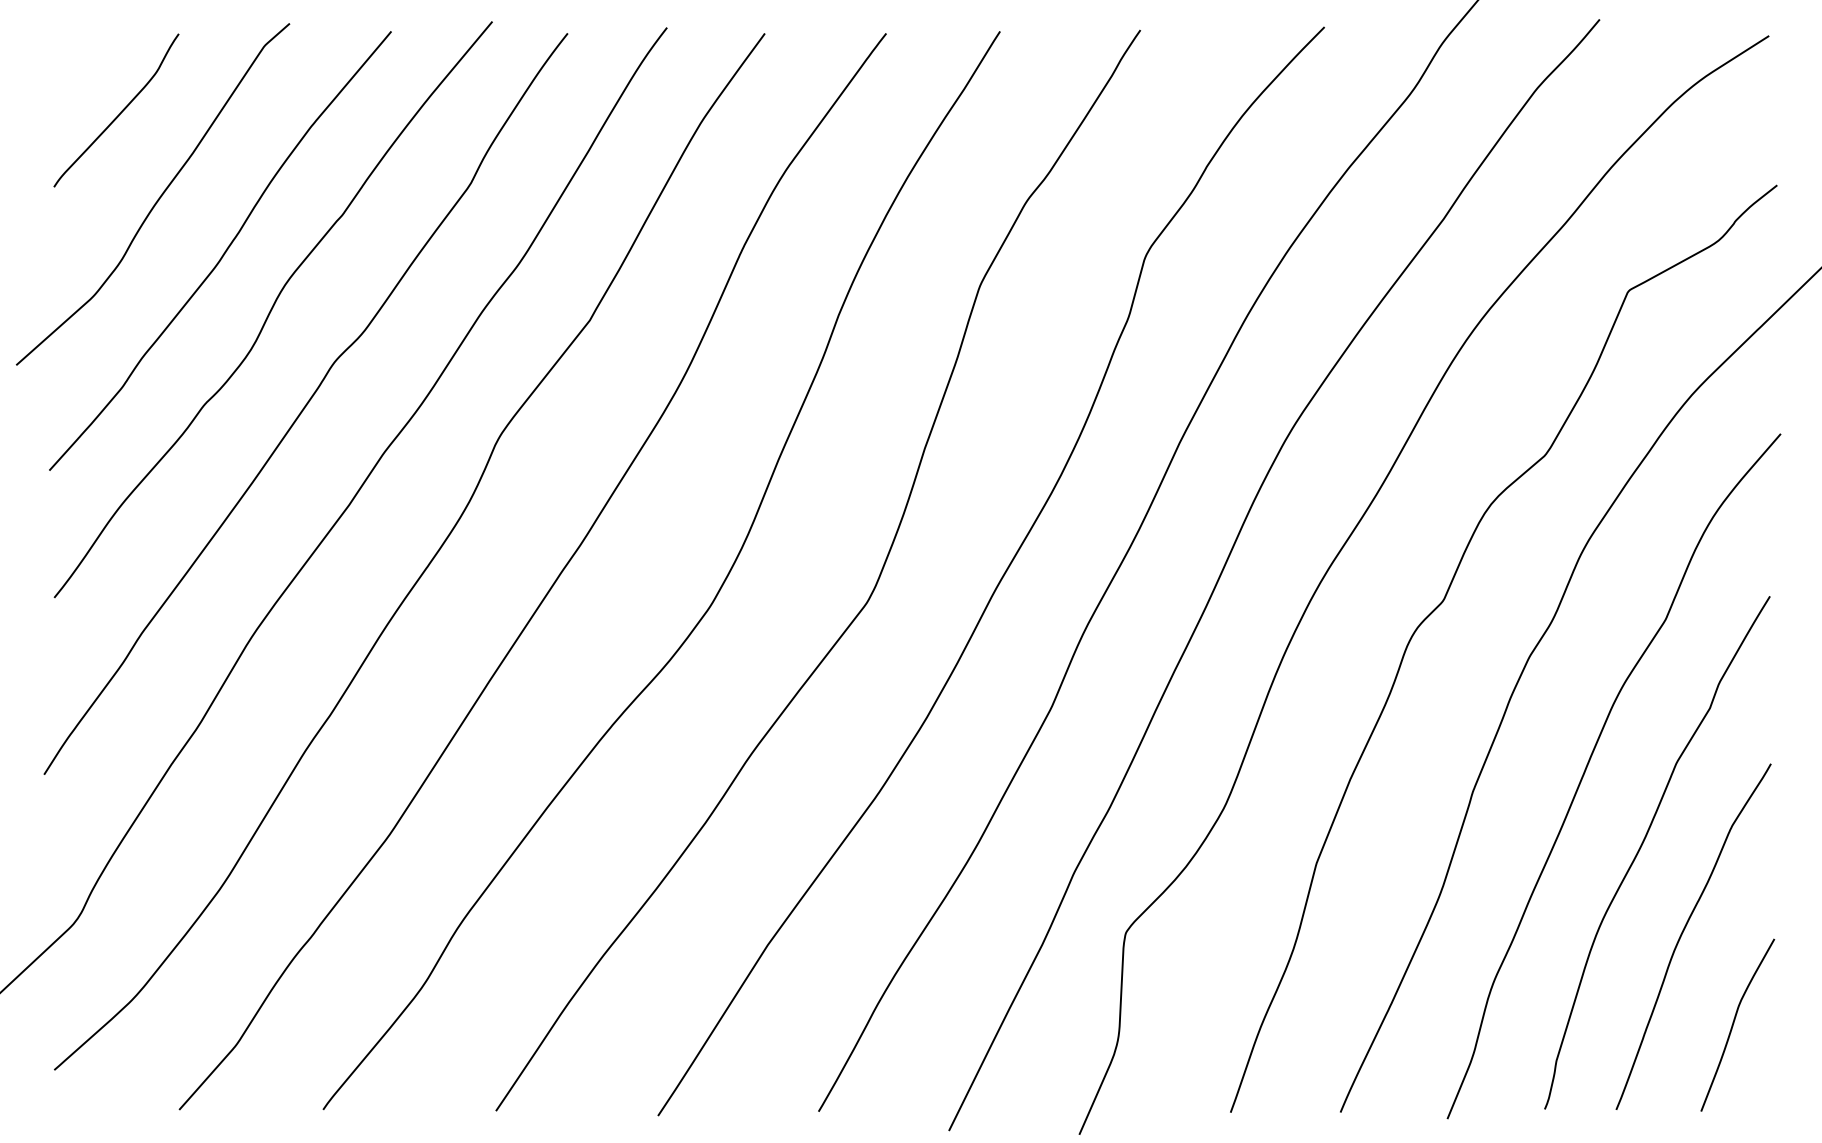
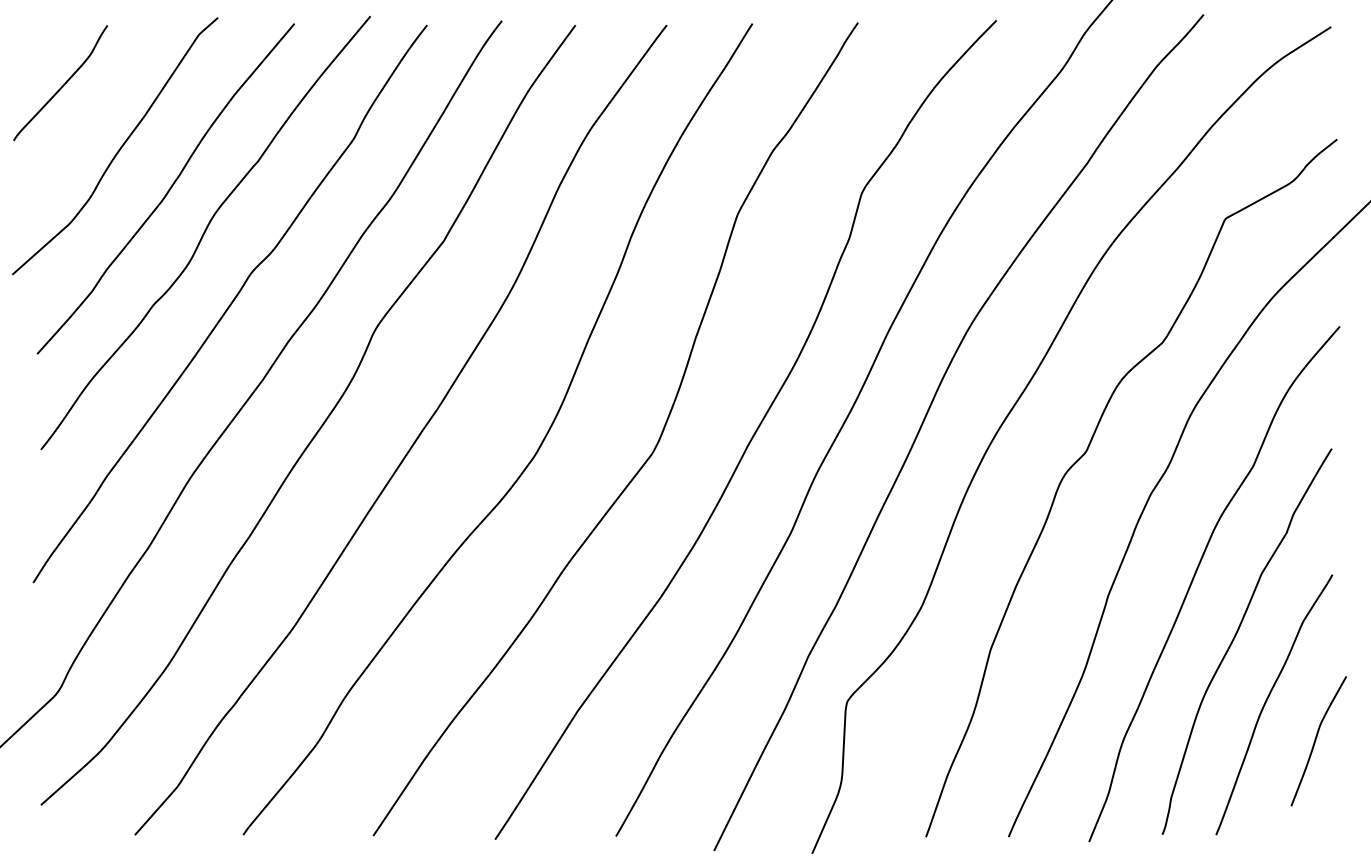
curve: (119, 113) -> (62, 85), moved
curve: (1734, 1023) -> (1316, 739), moved

